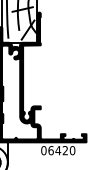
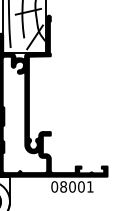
text: (61, 150) -> (76, 186), 06420 -> 08001

